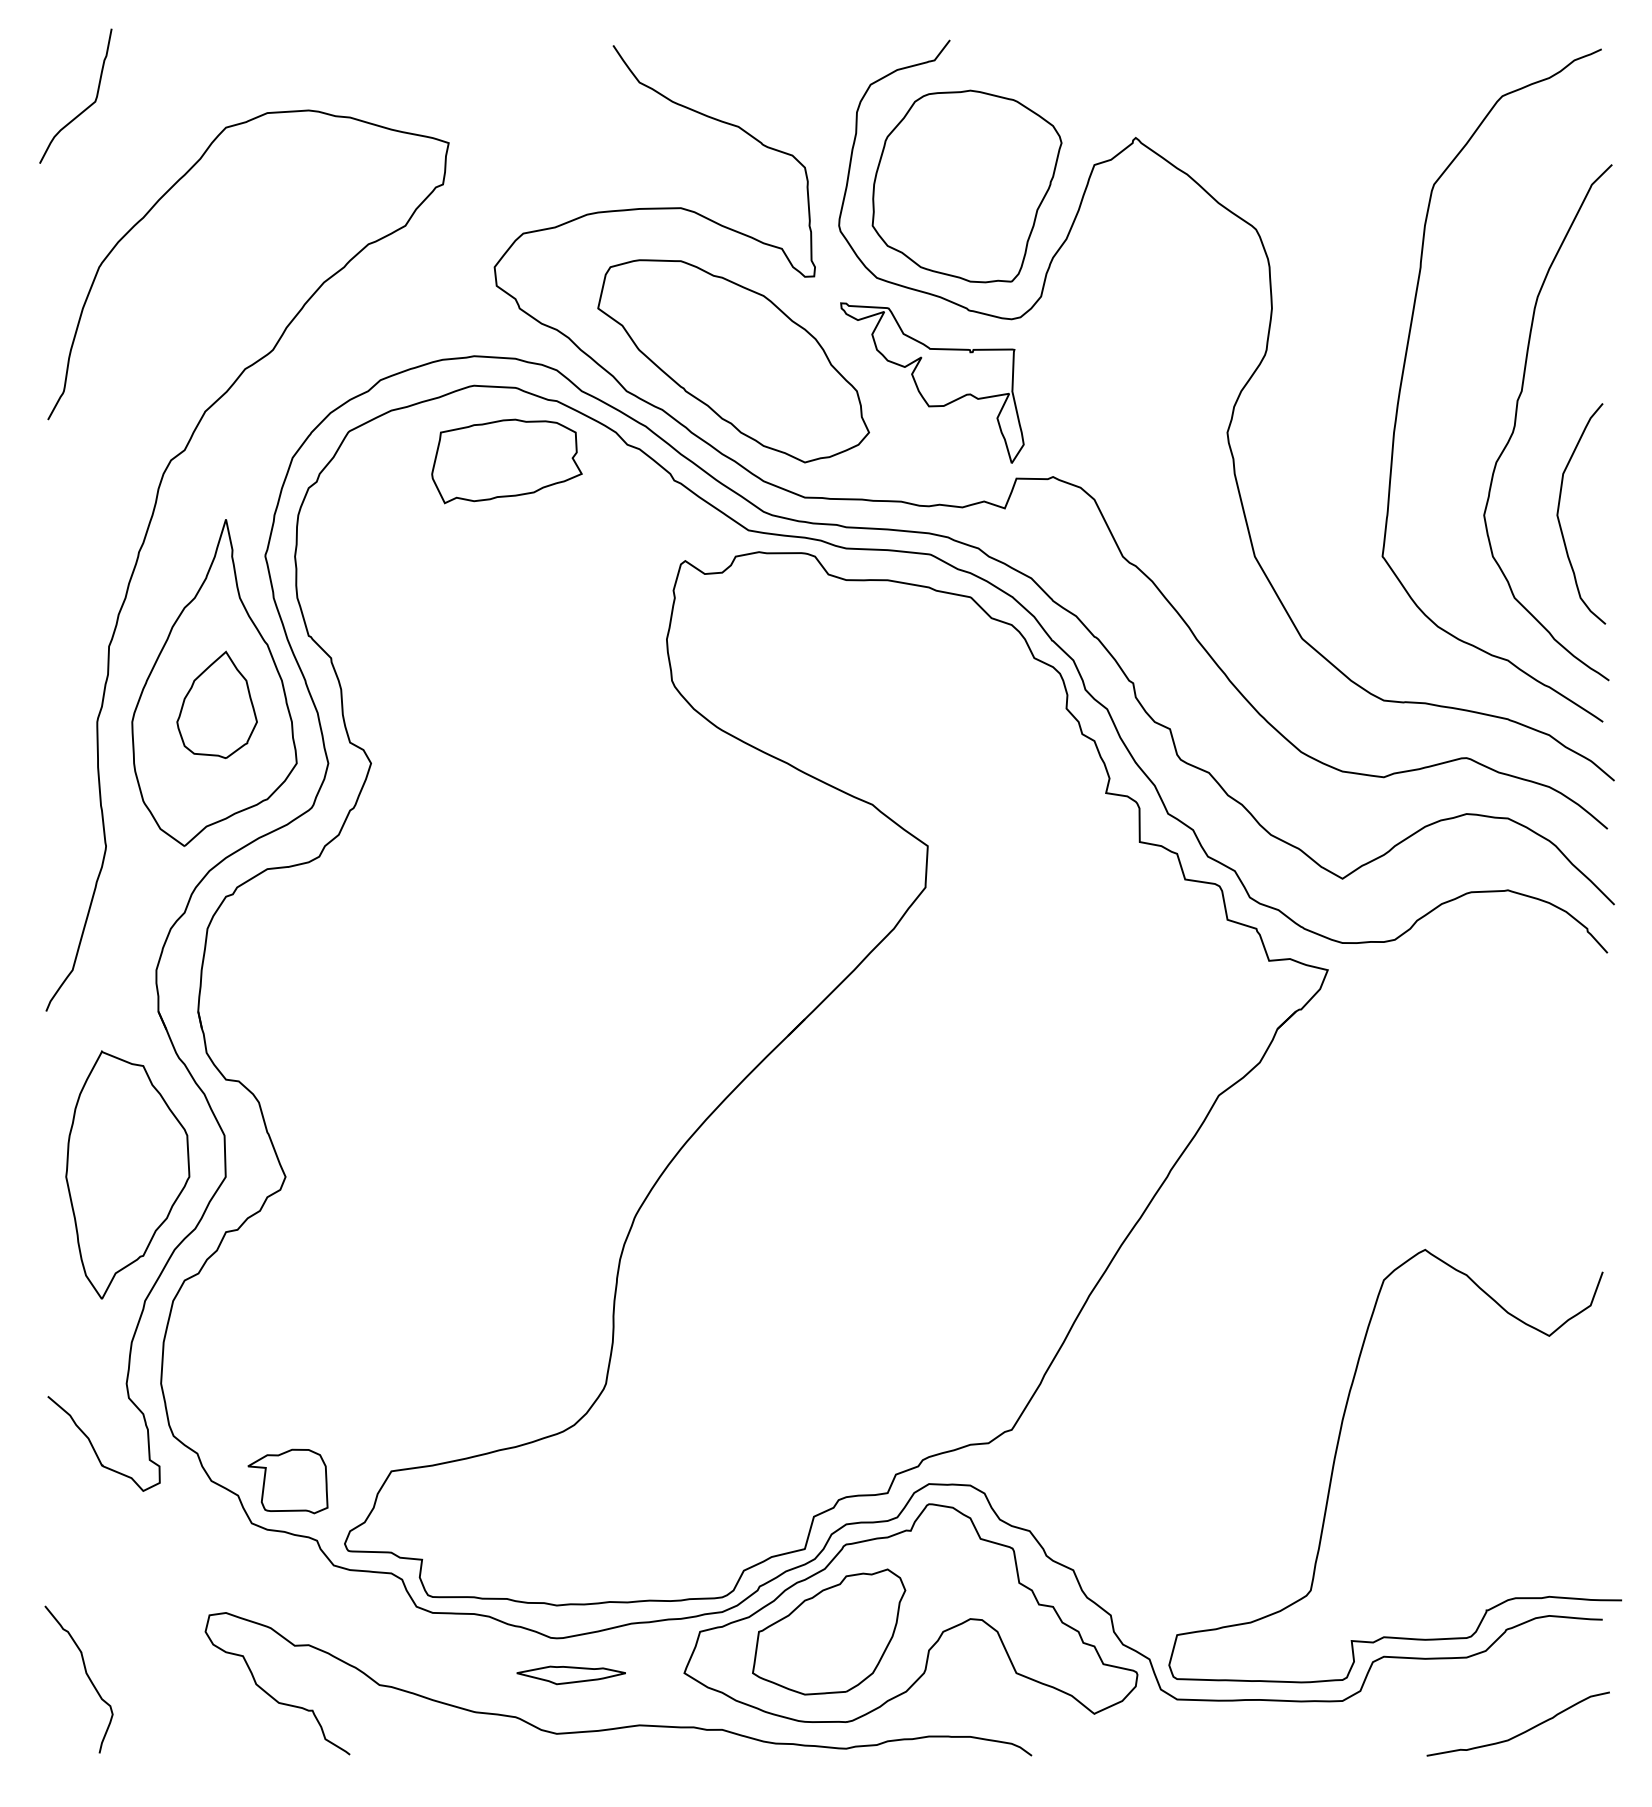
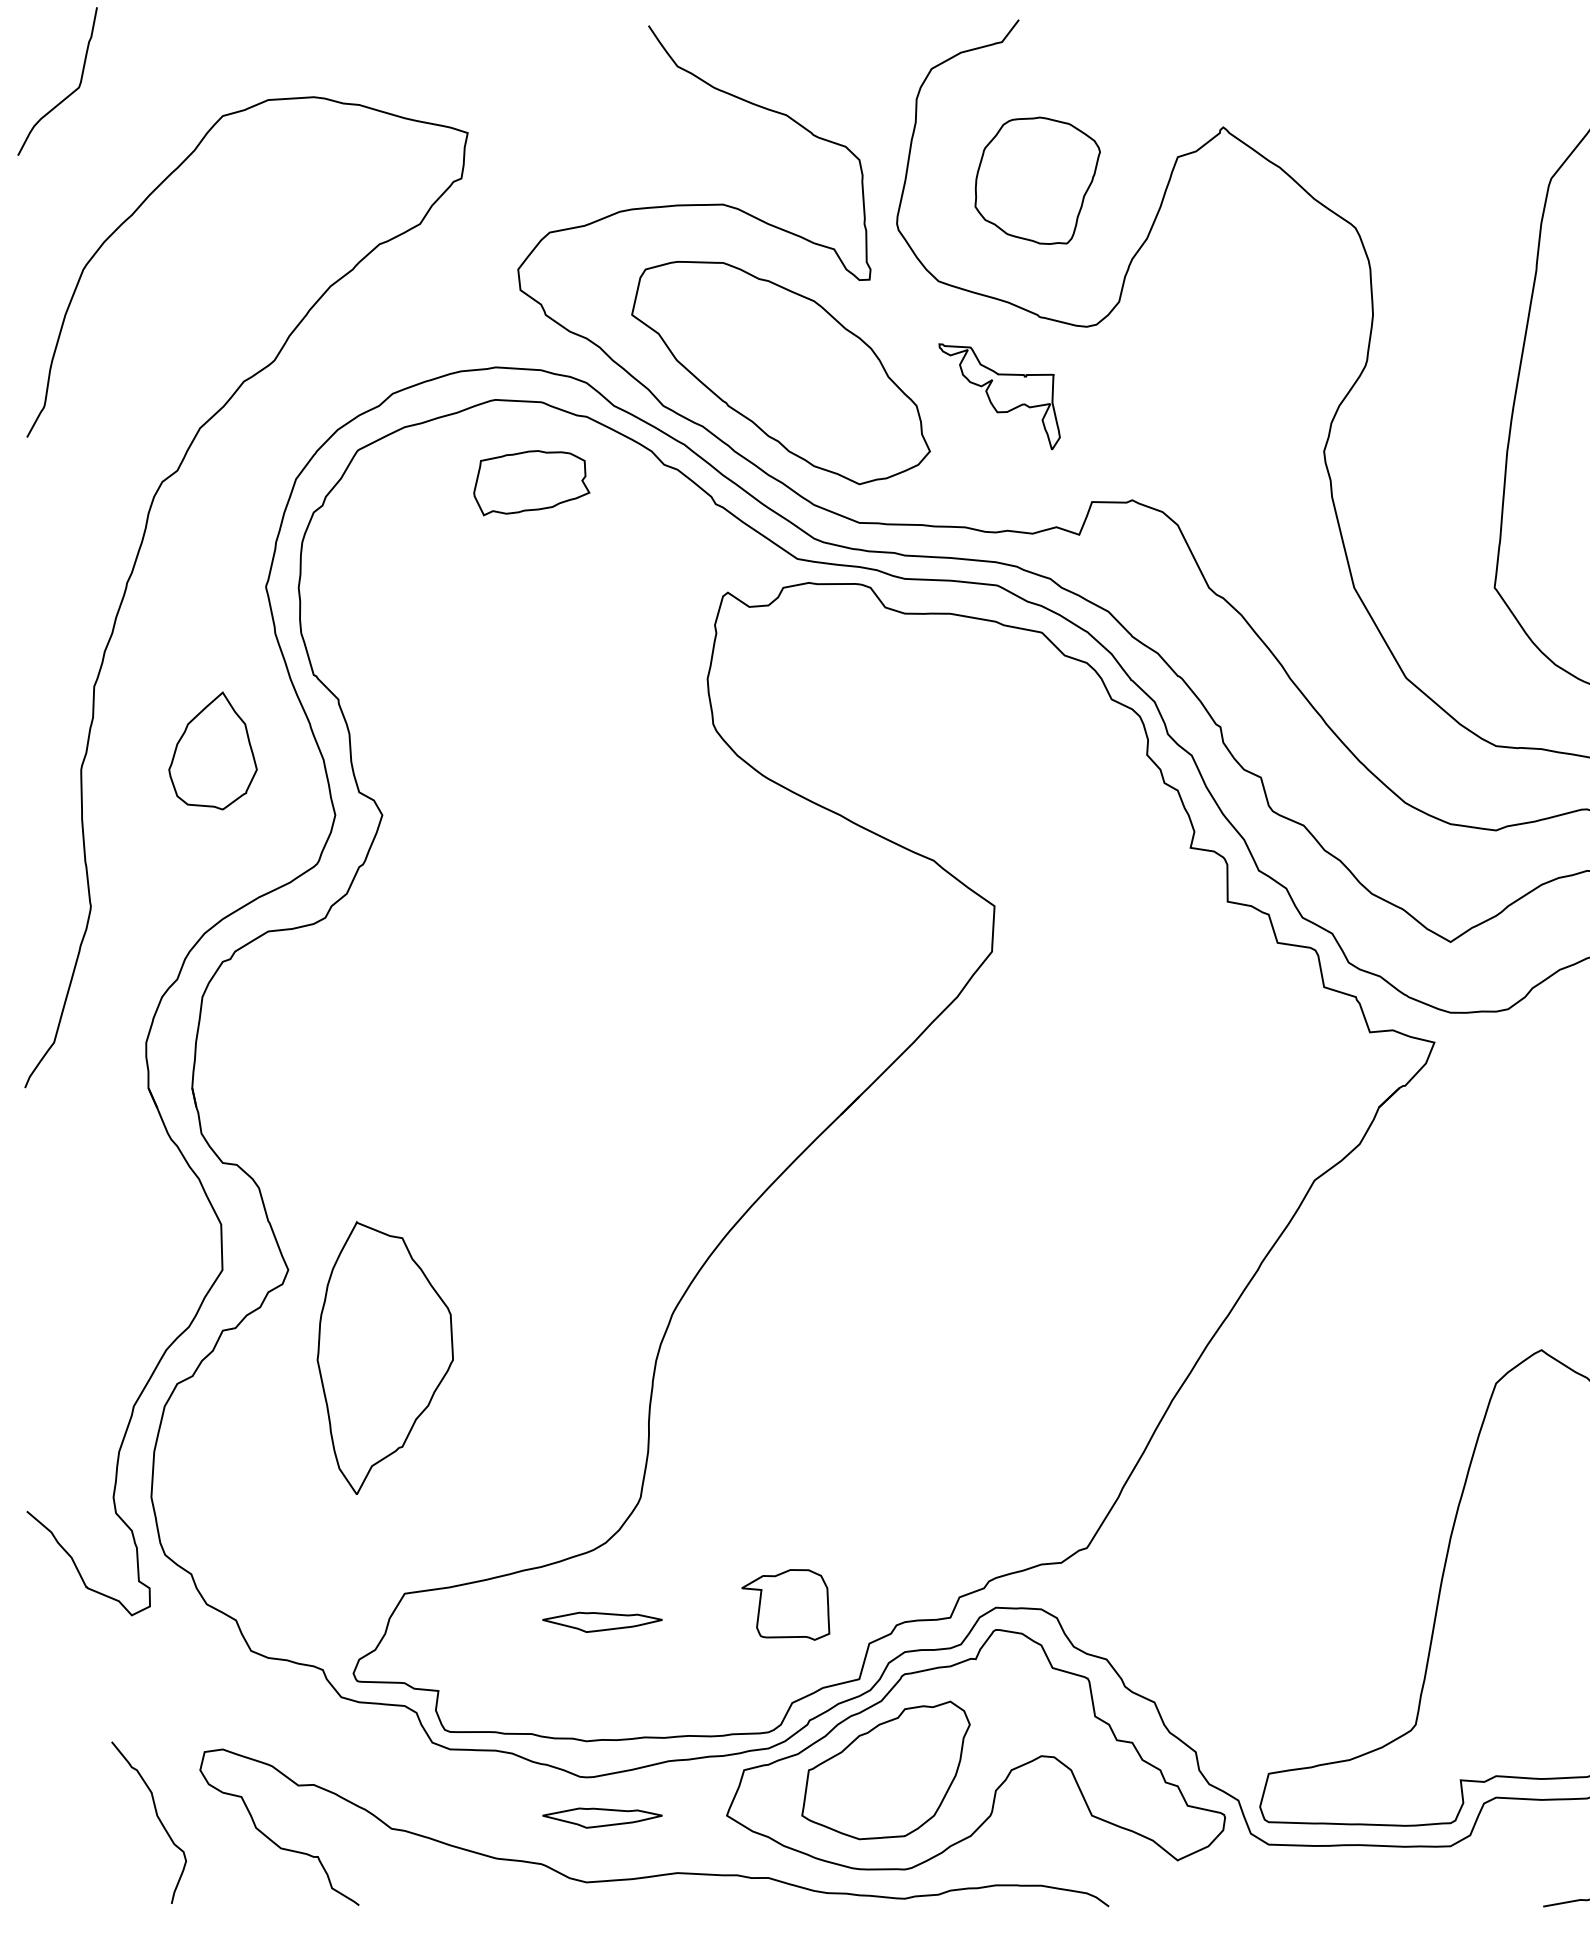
part: (966, 186) -> (1037, 180), size x0.6
part: (932, 382) -> (999, 396), size x0.6
part: (506, 461) -> (531, 483), size x0.7
part: (214, 682) -> (210, 726), removed
part: (127, 1174) -> (384, 1357), moved
part: (287, 1481) -> (785, 1604), moved
part: (570, 1497) -> (601, 1622), added
curve: (86, 1675) -> (157, 1818), moved

